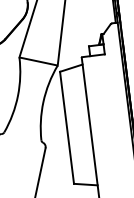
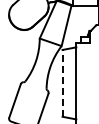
line: (66, 126) -> (62, 82), solid -> dashed

